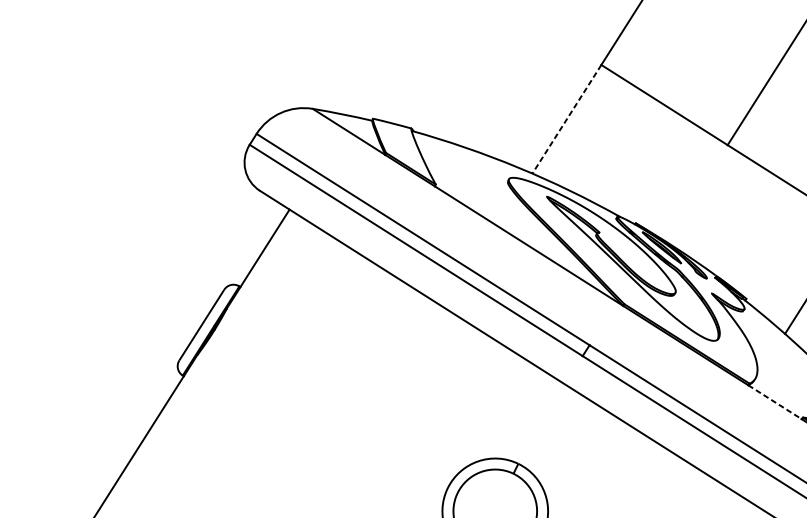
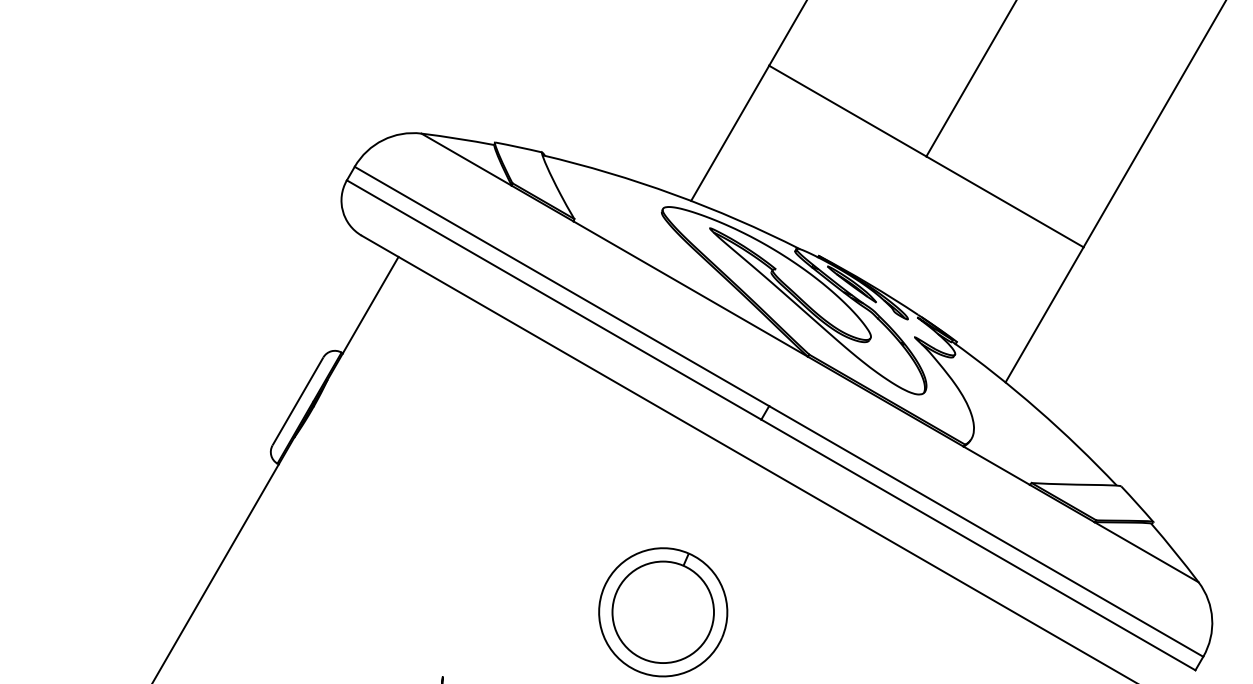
line: (566, 119) -> (729, 133), dashed -> solid
line: (775, 402) -> (997, 465), dashed -> solid

